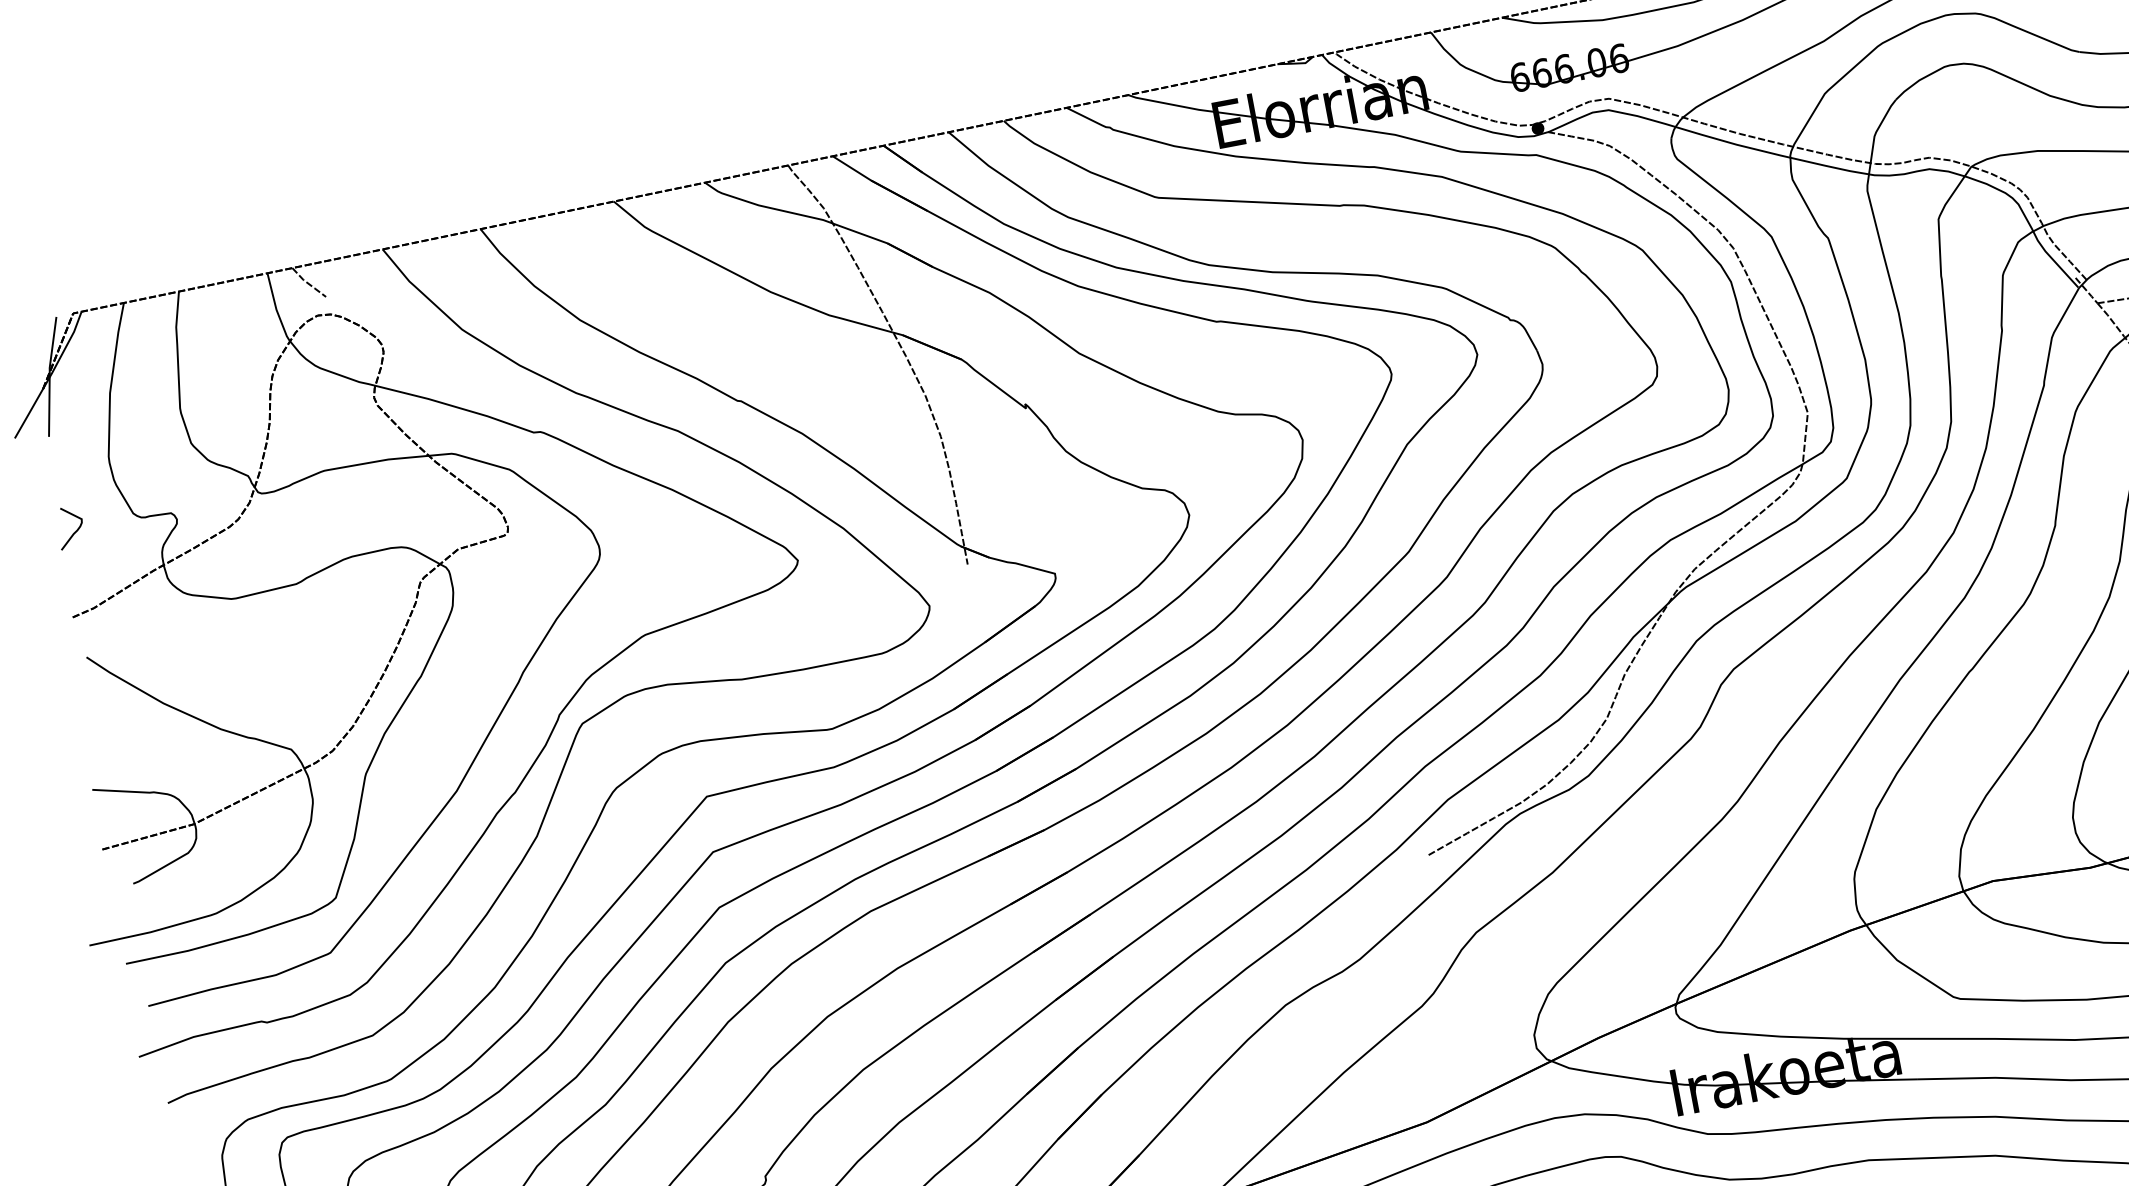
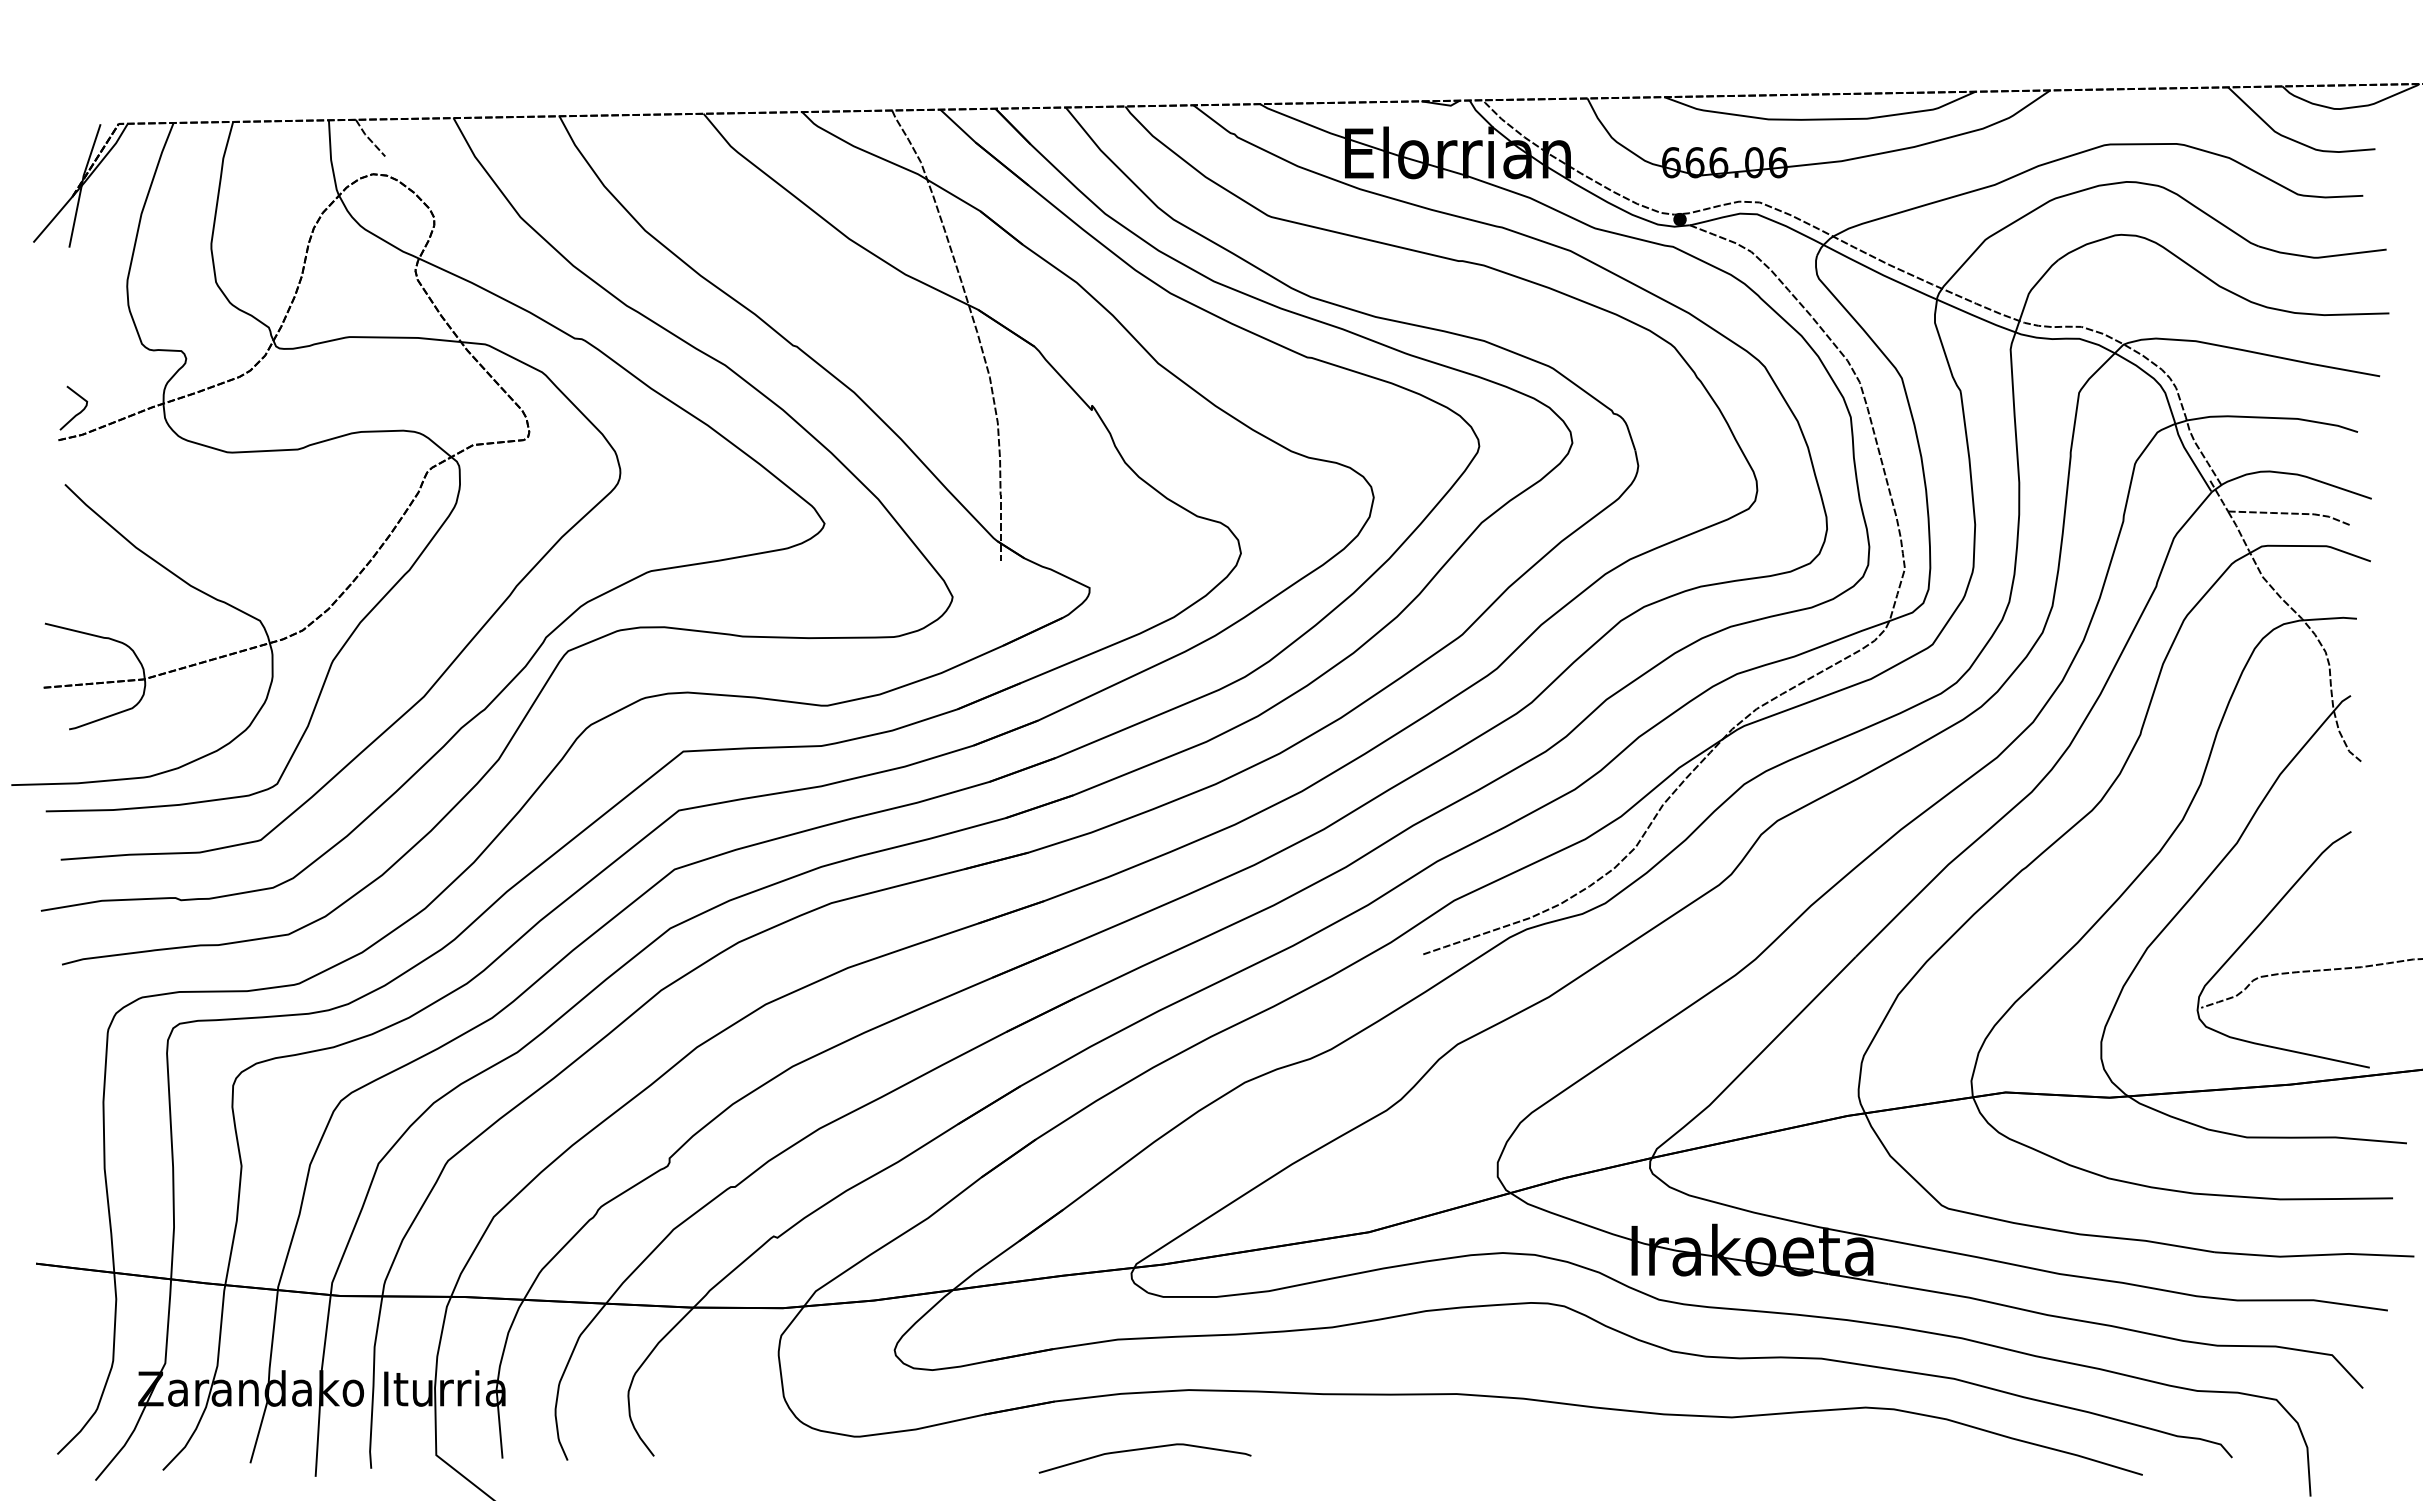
curve: (75, 530) -> (78, 412), moved

